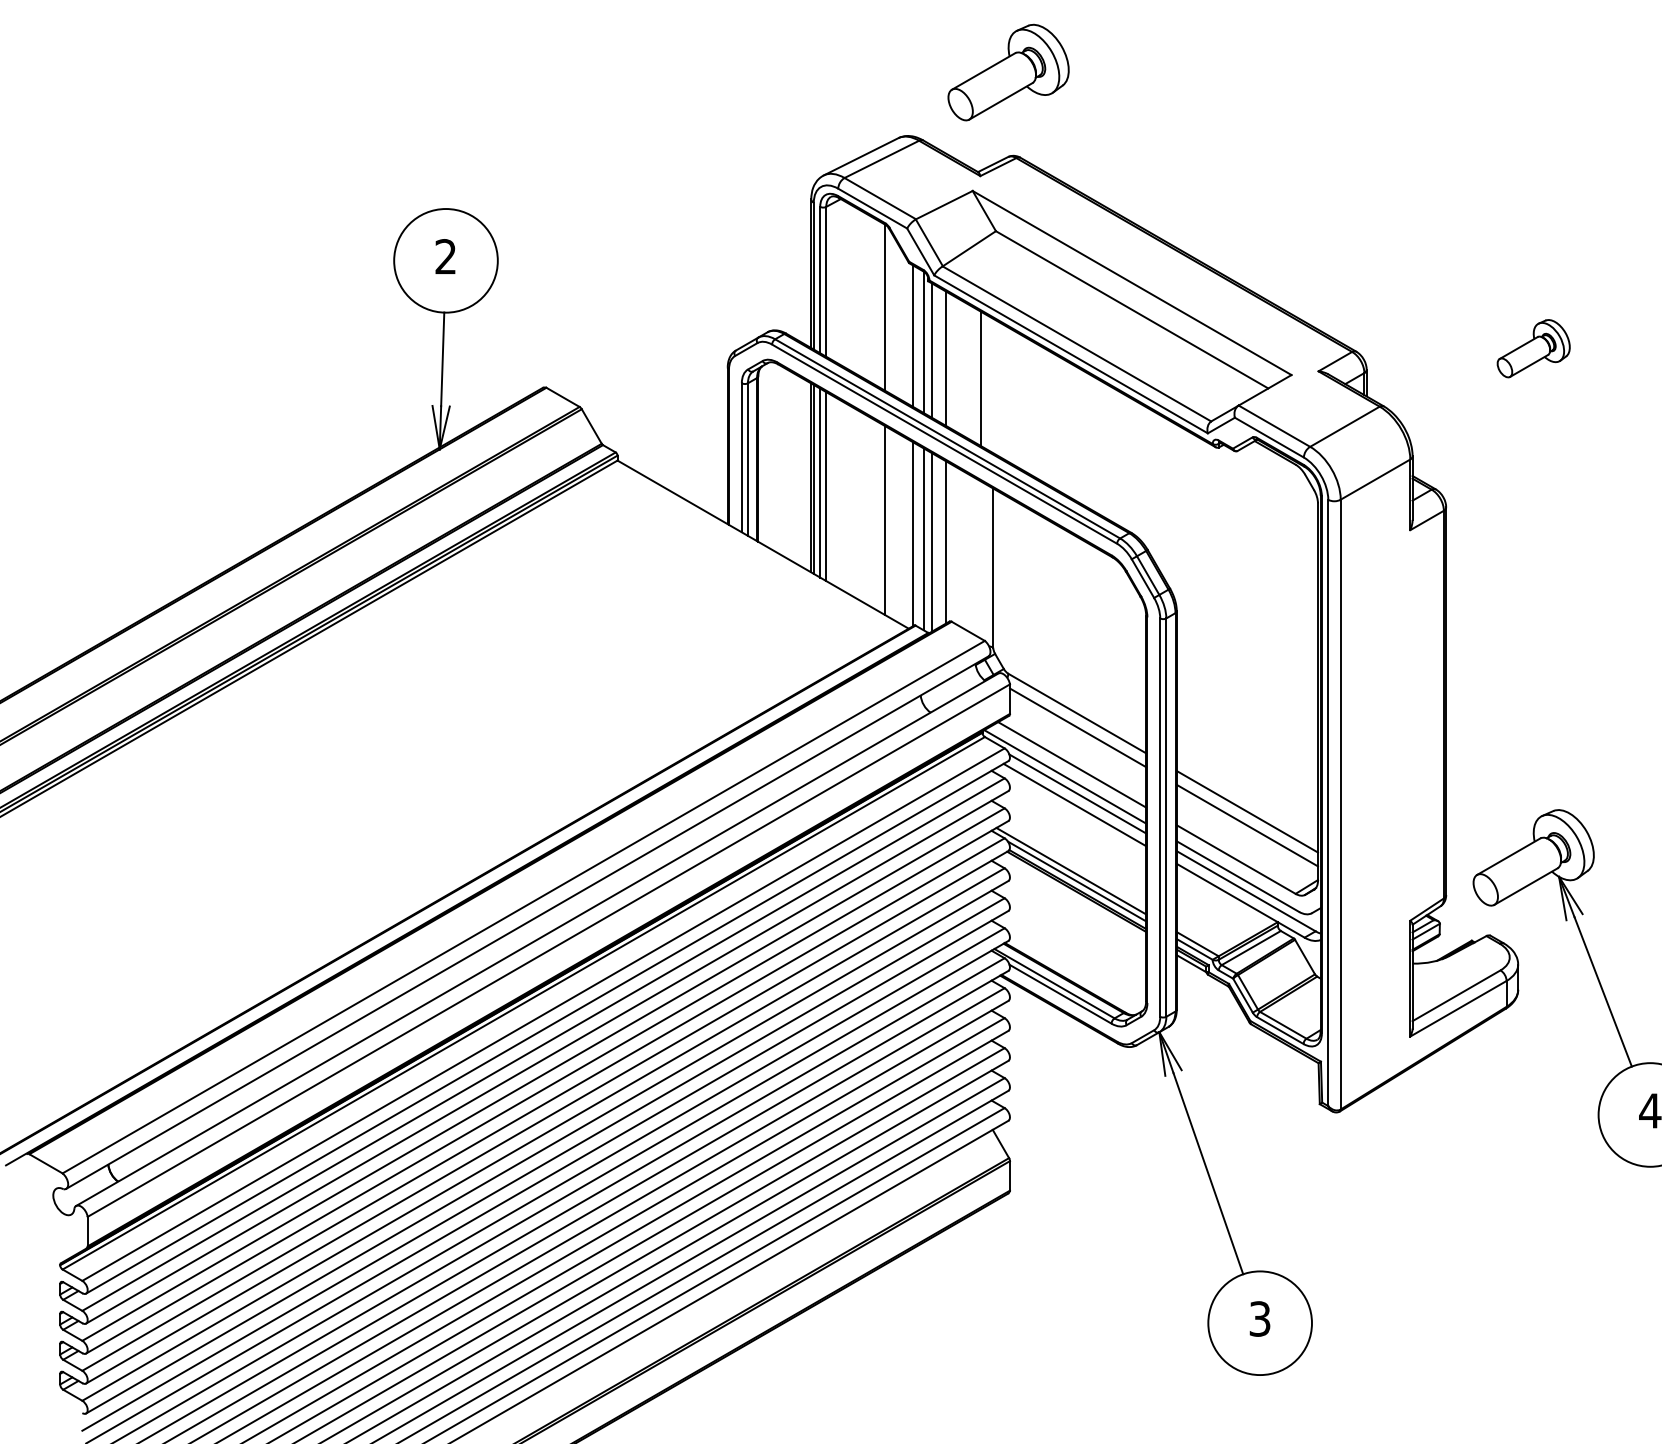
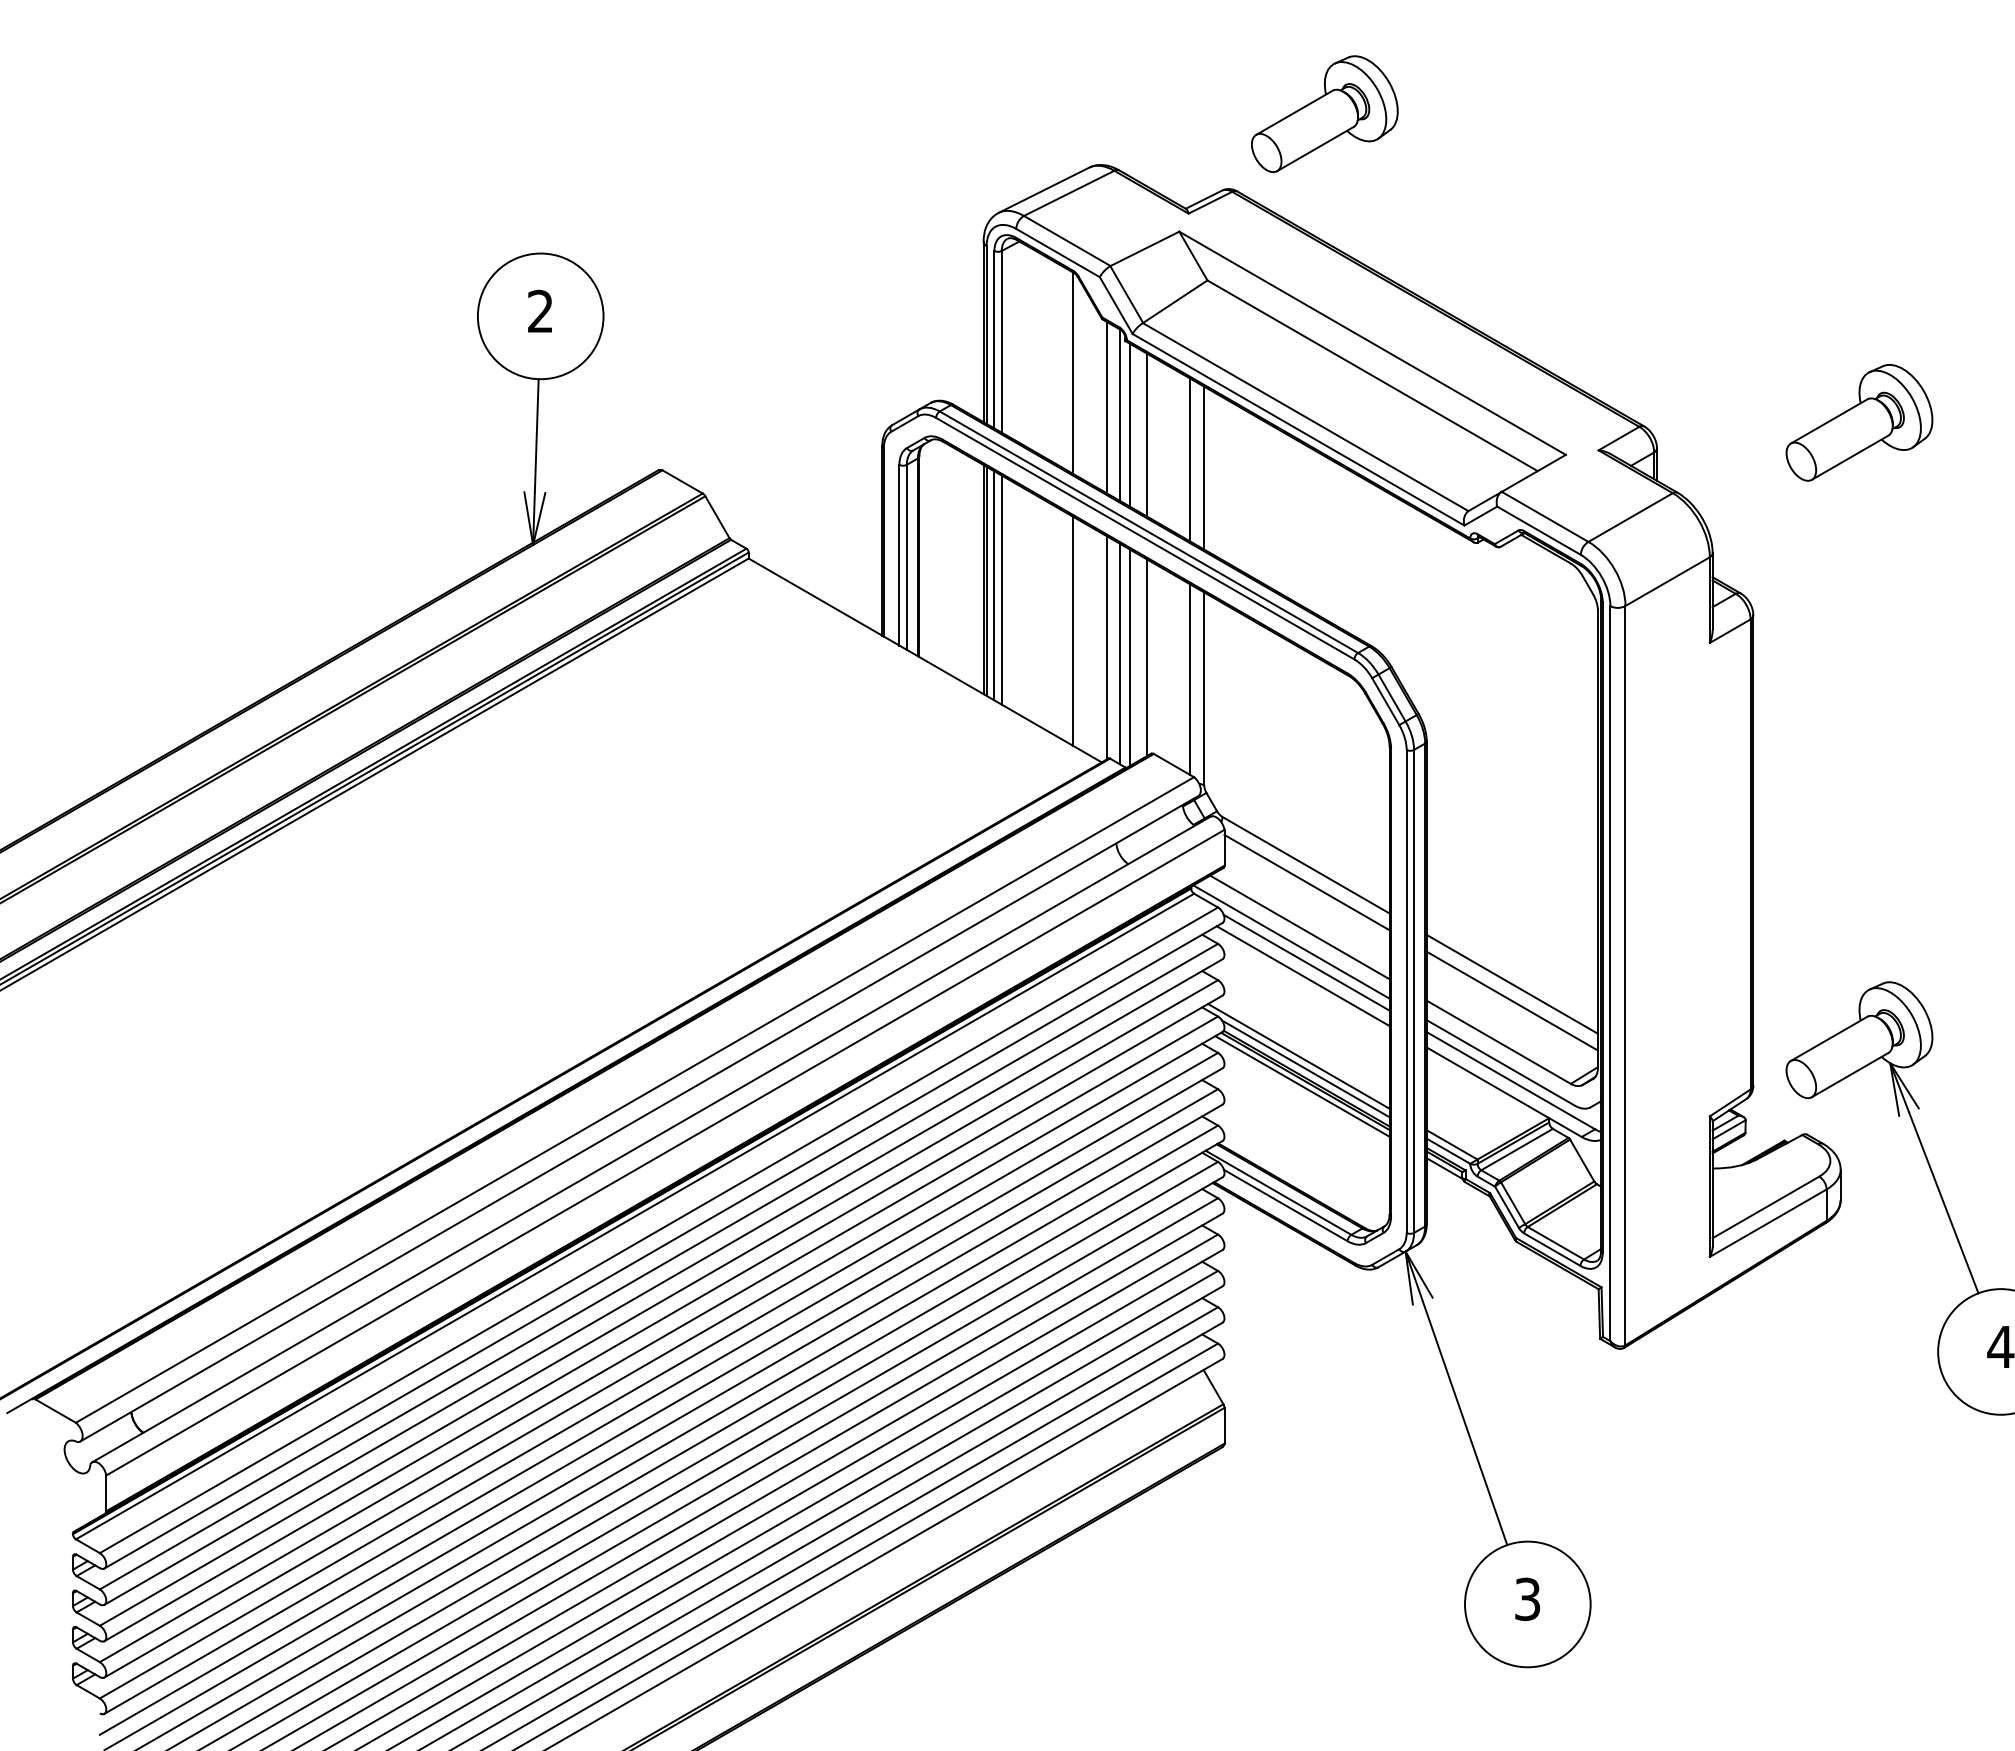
part: (1008, 72) -> (1324, 113), moved
part: (1533, 348) -> (1859, 422), size x1.67
line: (993, 385) -> (1204, 467), added
line: (981, 560) -> (1189, 679), added
line: (1074, 896) -> (1302, 1086), added

